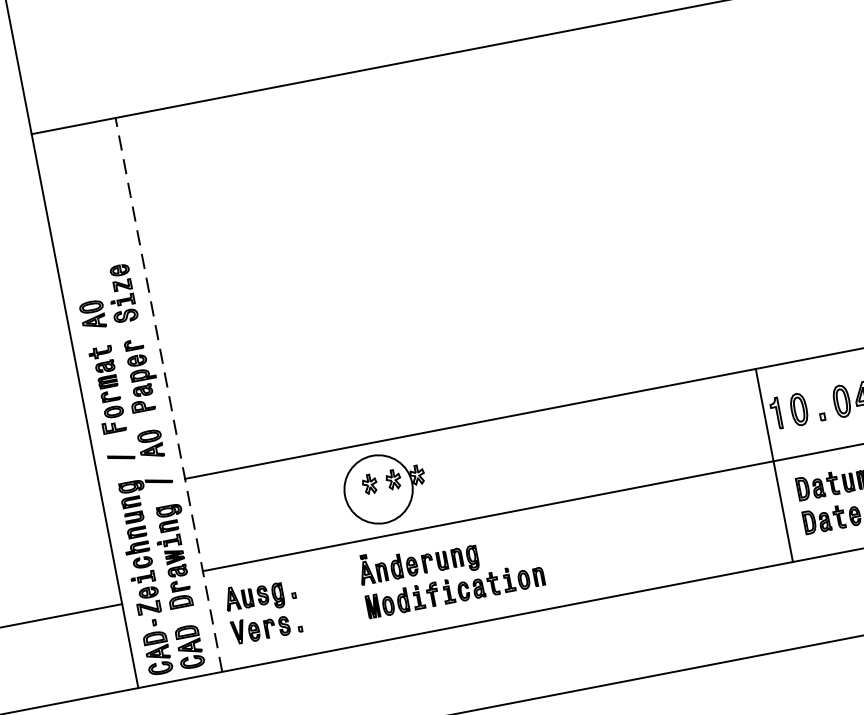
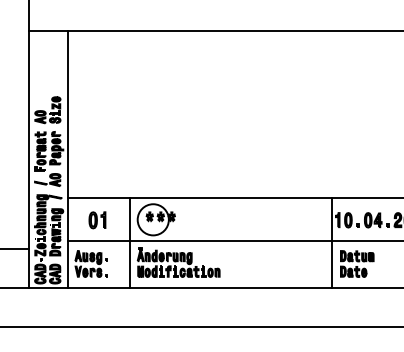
line: (168, 395) -> (67, 159), dashed -> solid
part: (258, 514) -> (97, 220), added
line: (336, 548) -> (129, 242), added

